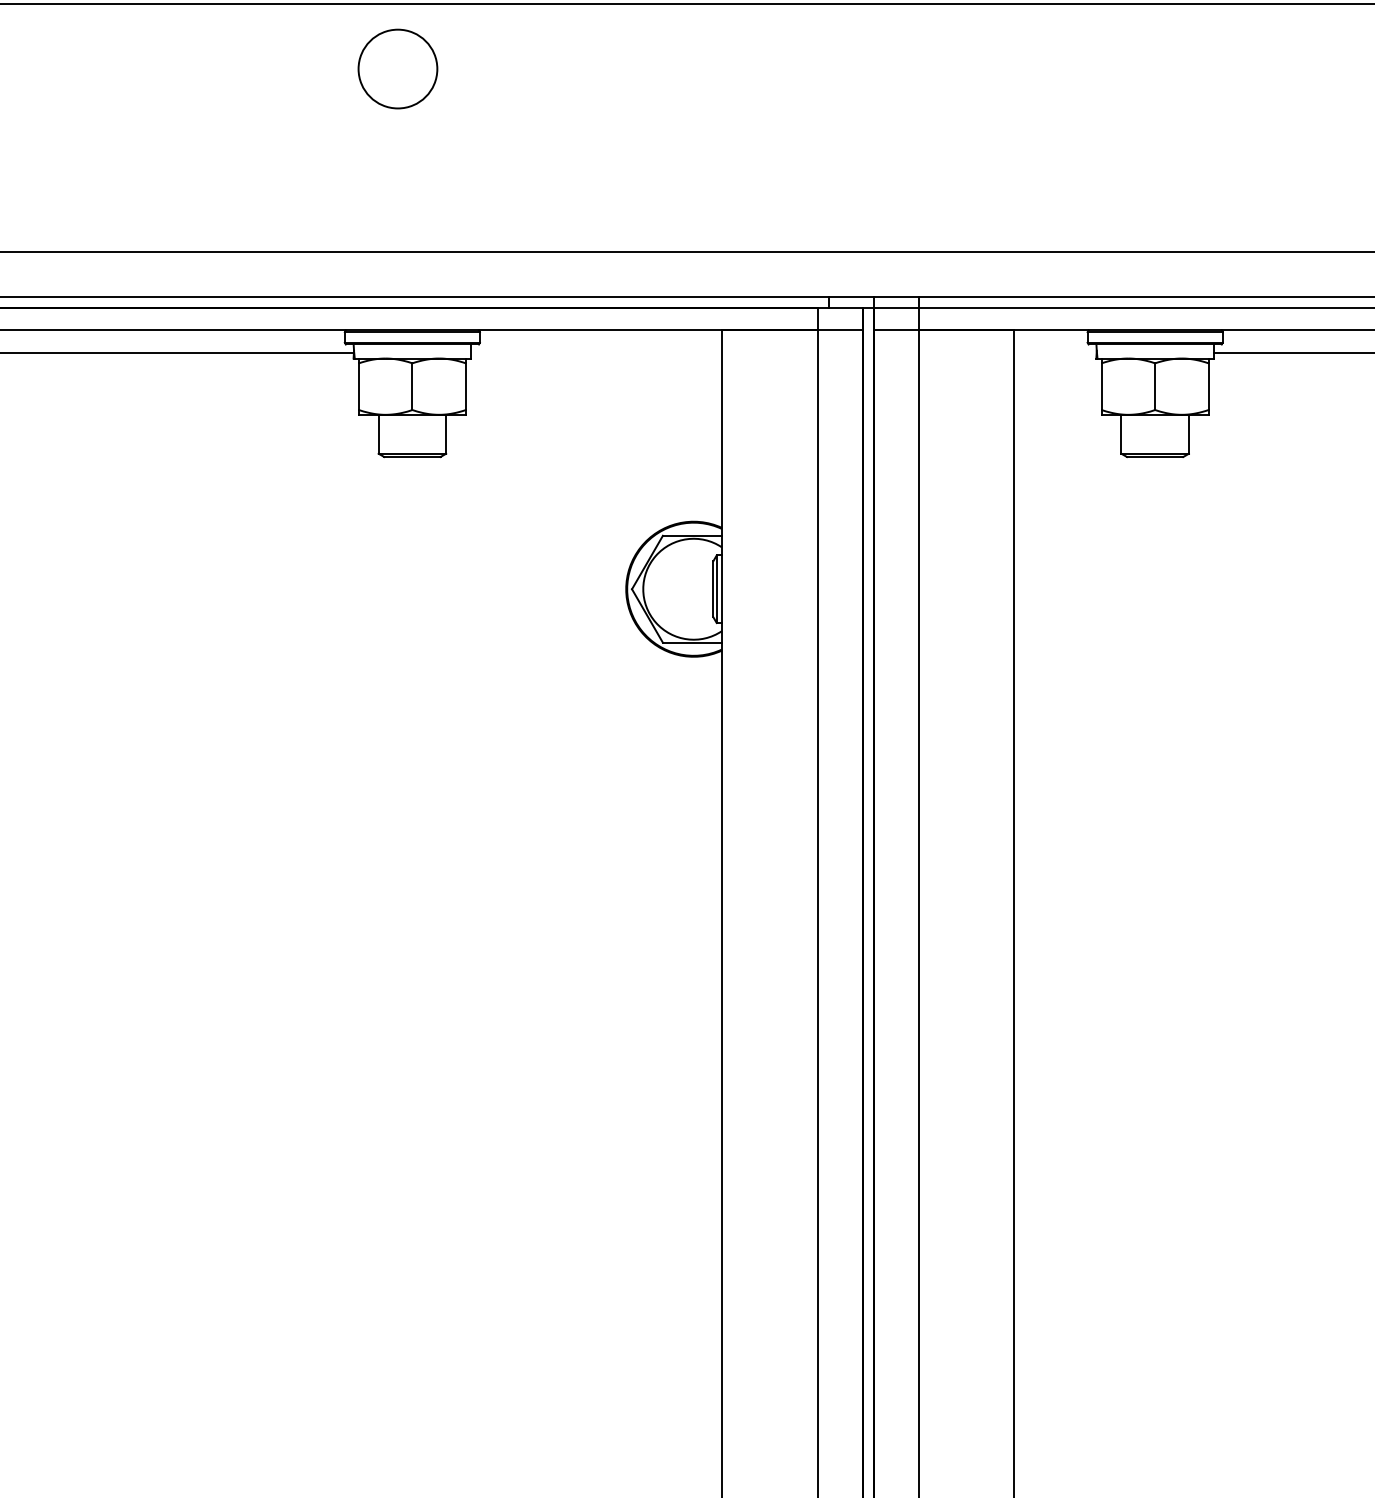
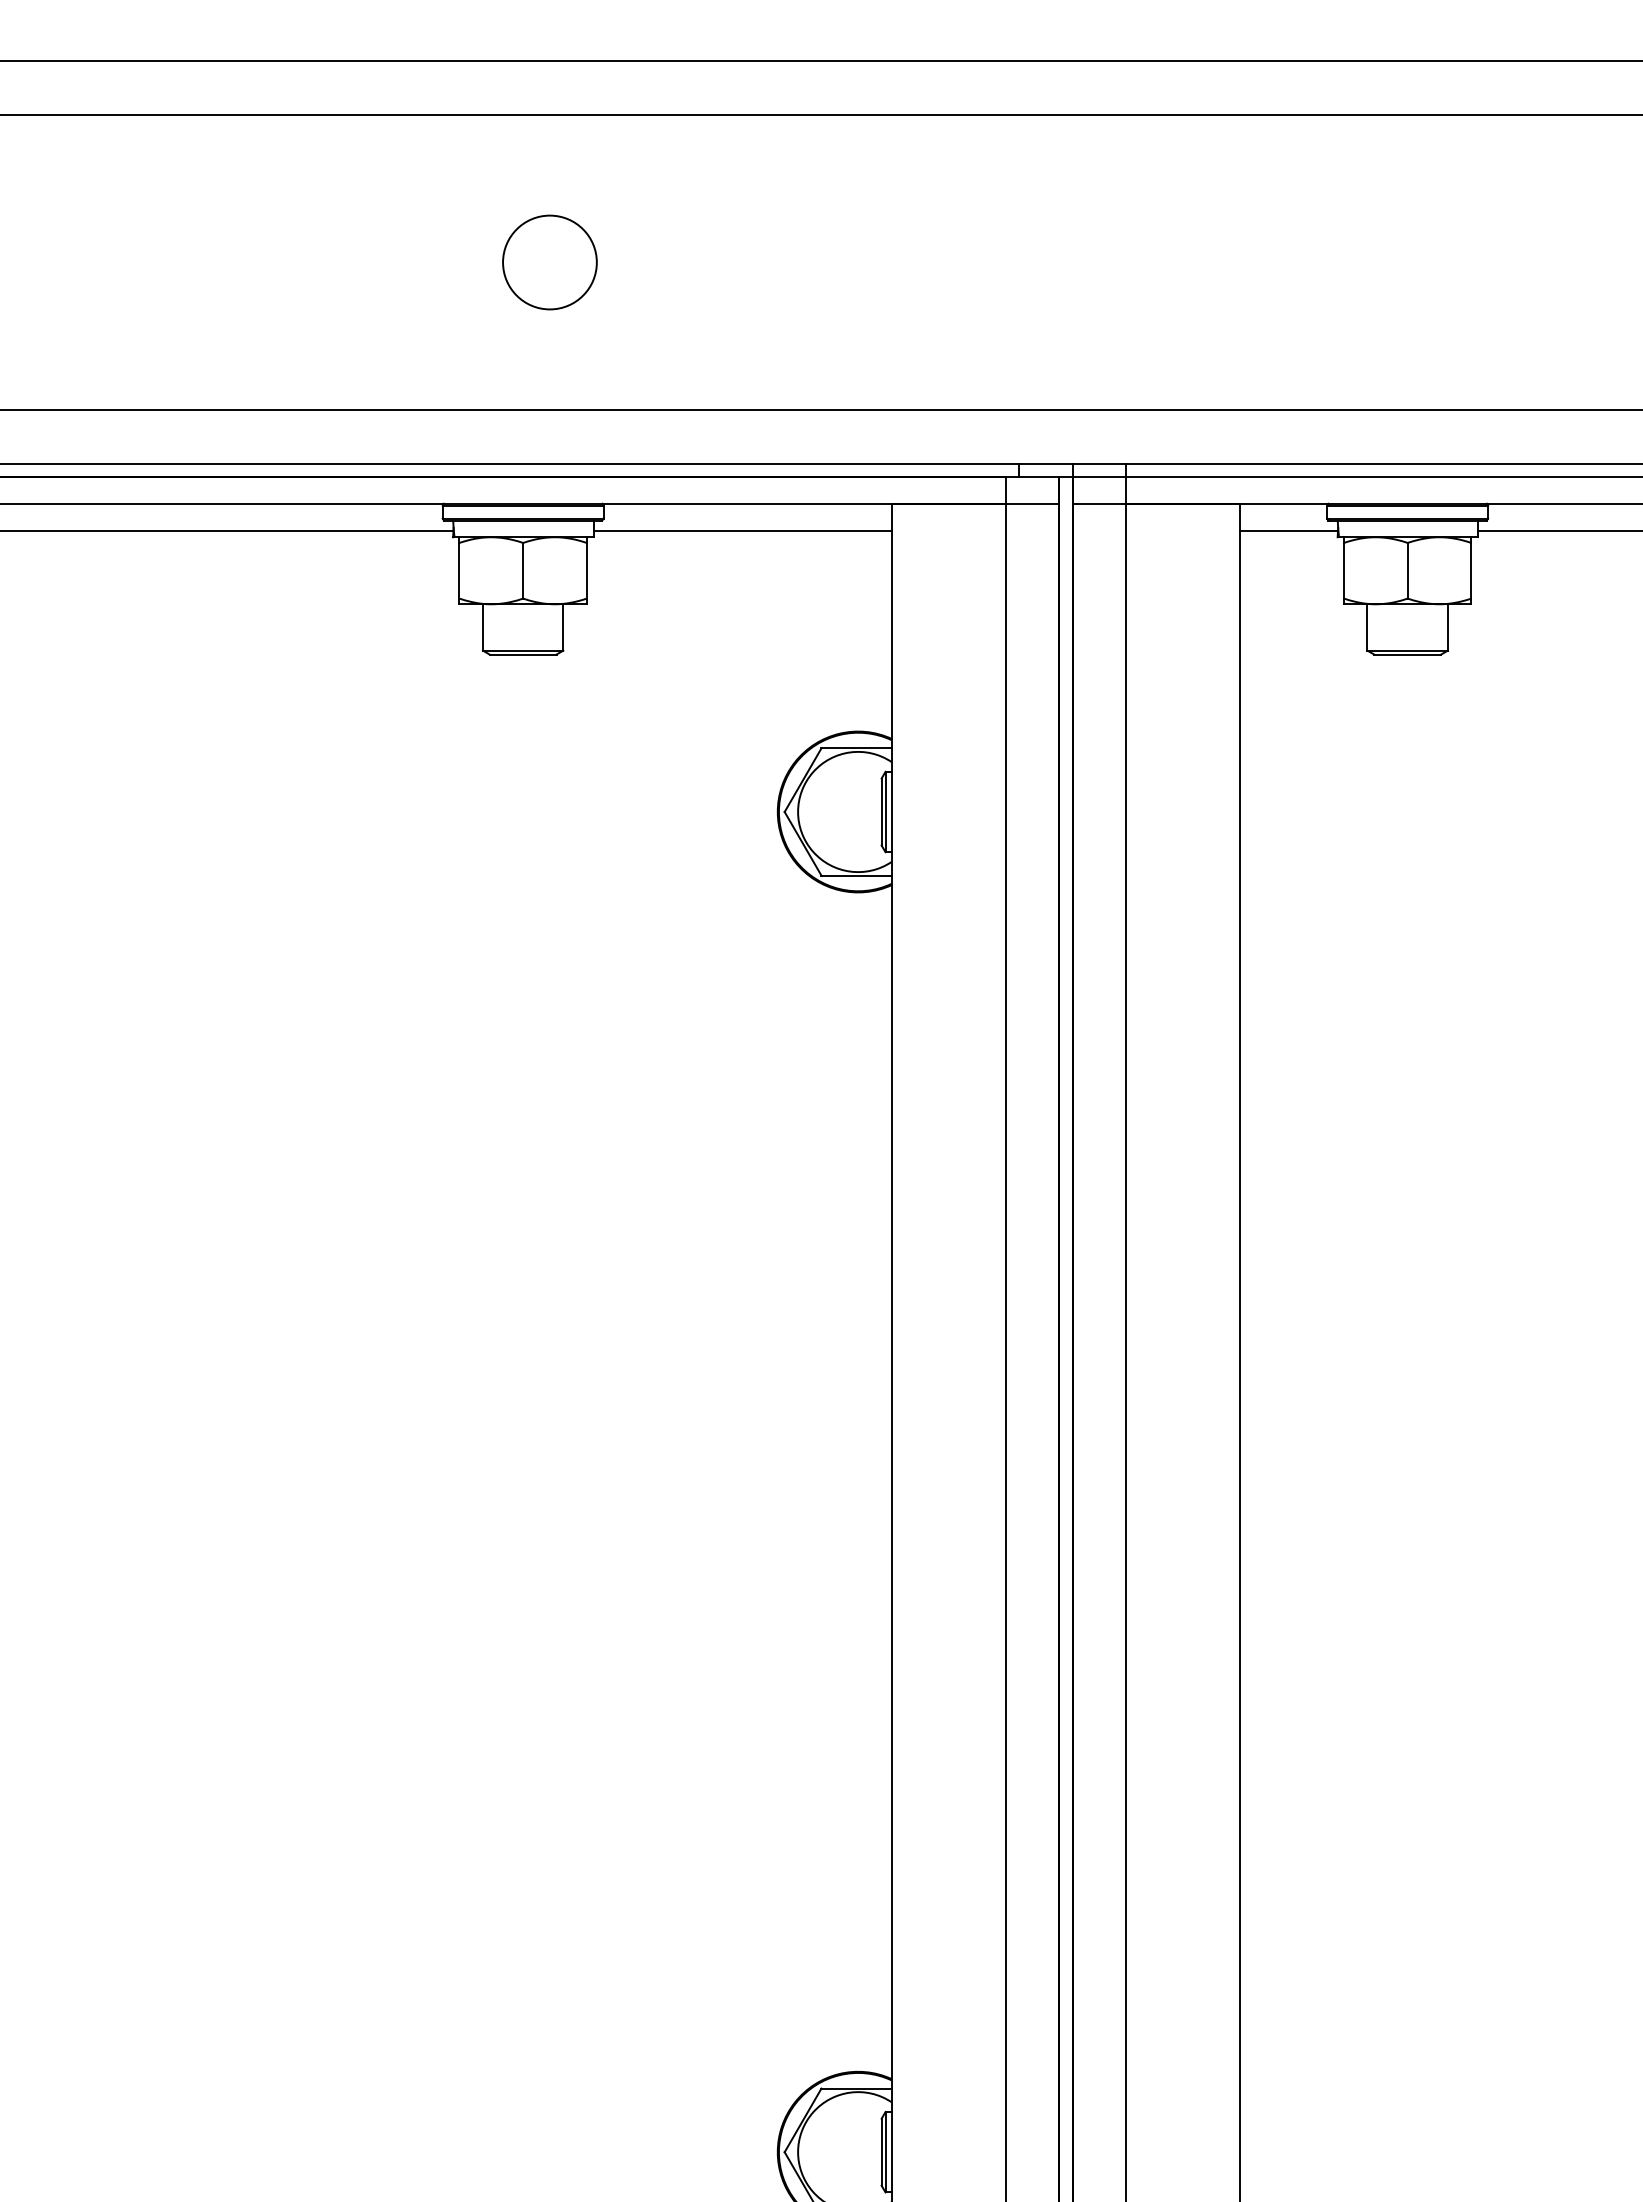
circle: (397, 69) -> (549, 262), moved
line: (596, 352) -> (742, 530), added
line: (1055, 352) -> (1288, 530), added

